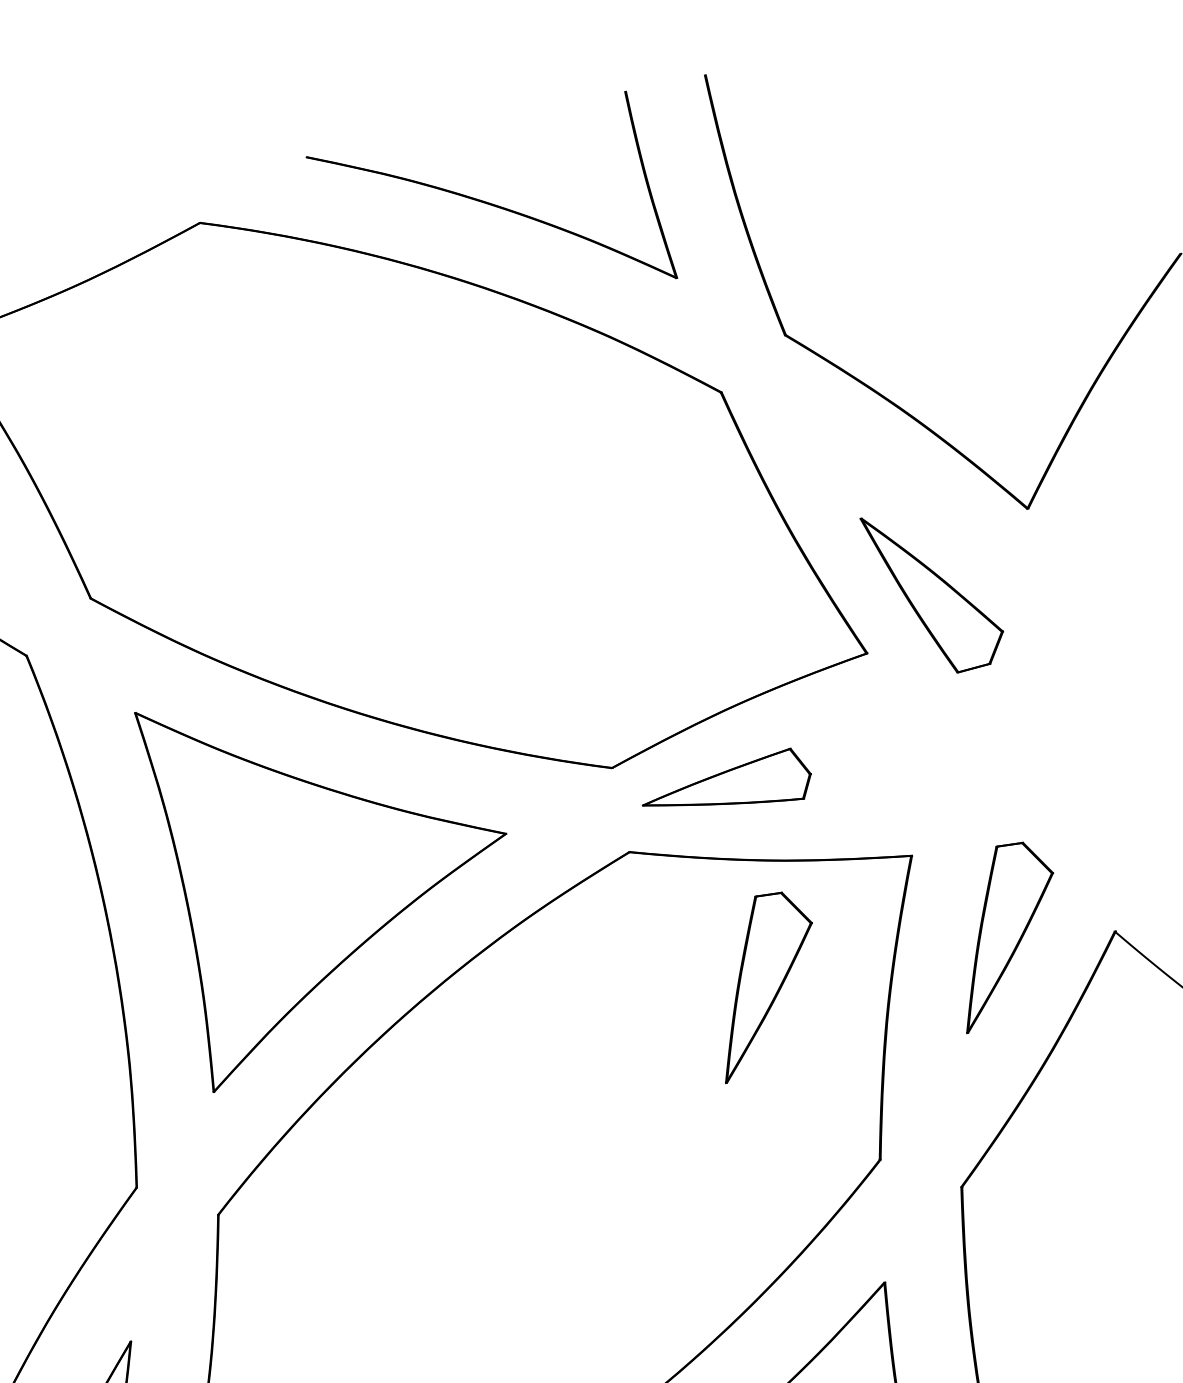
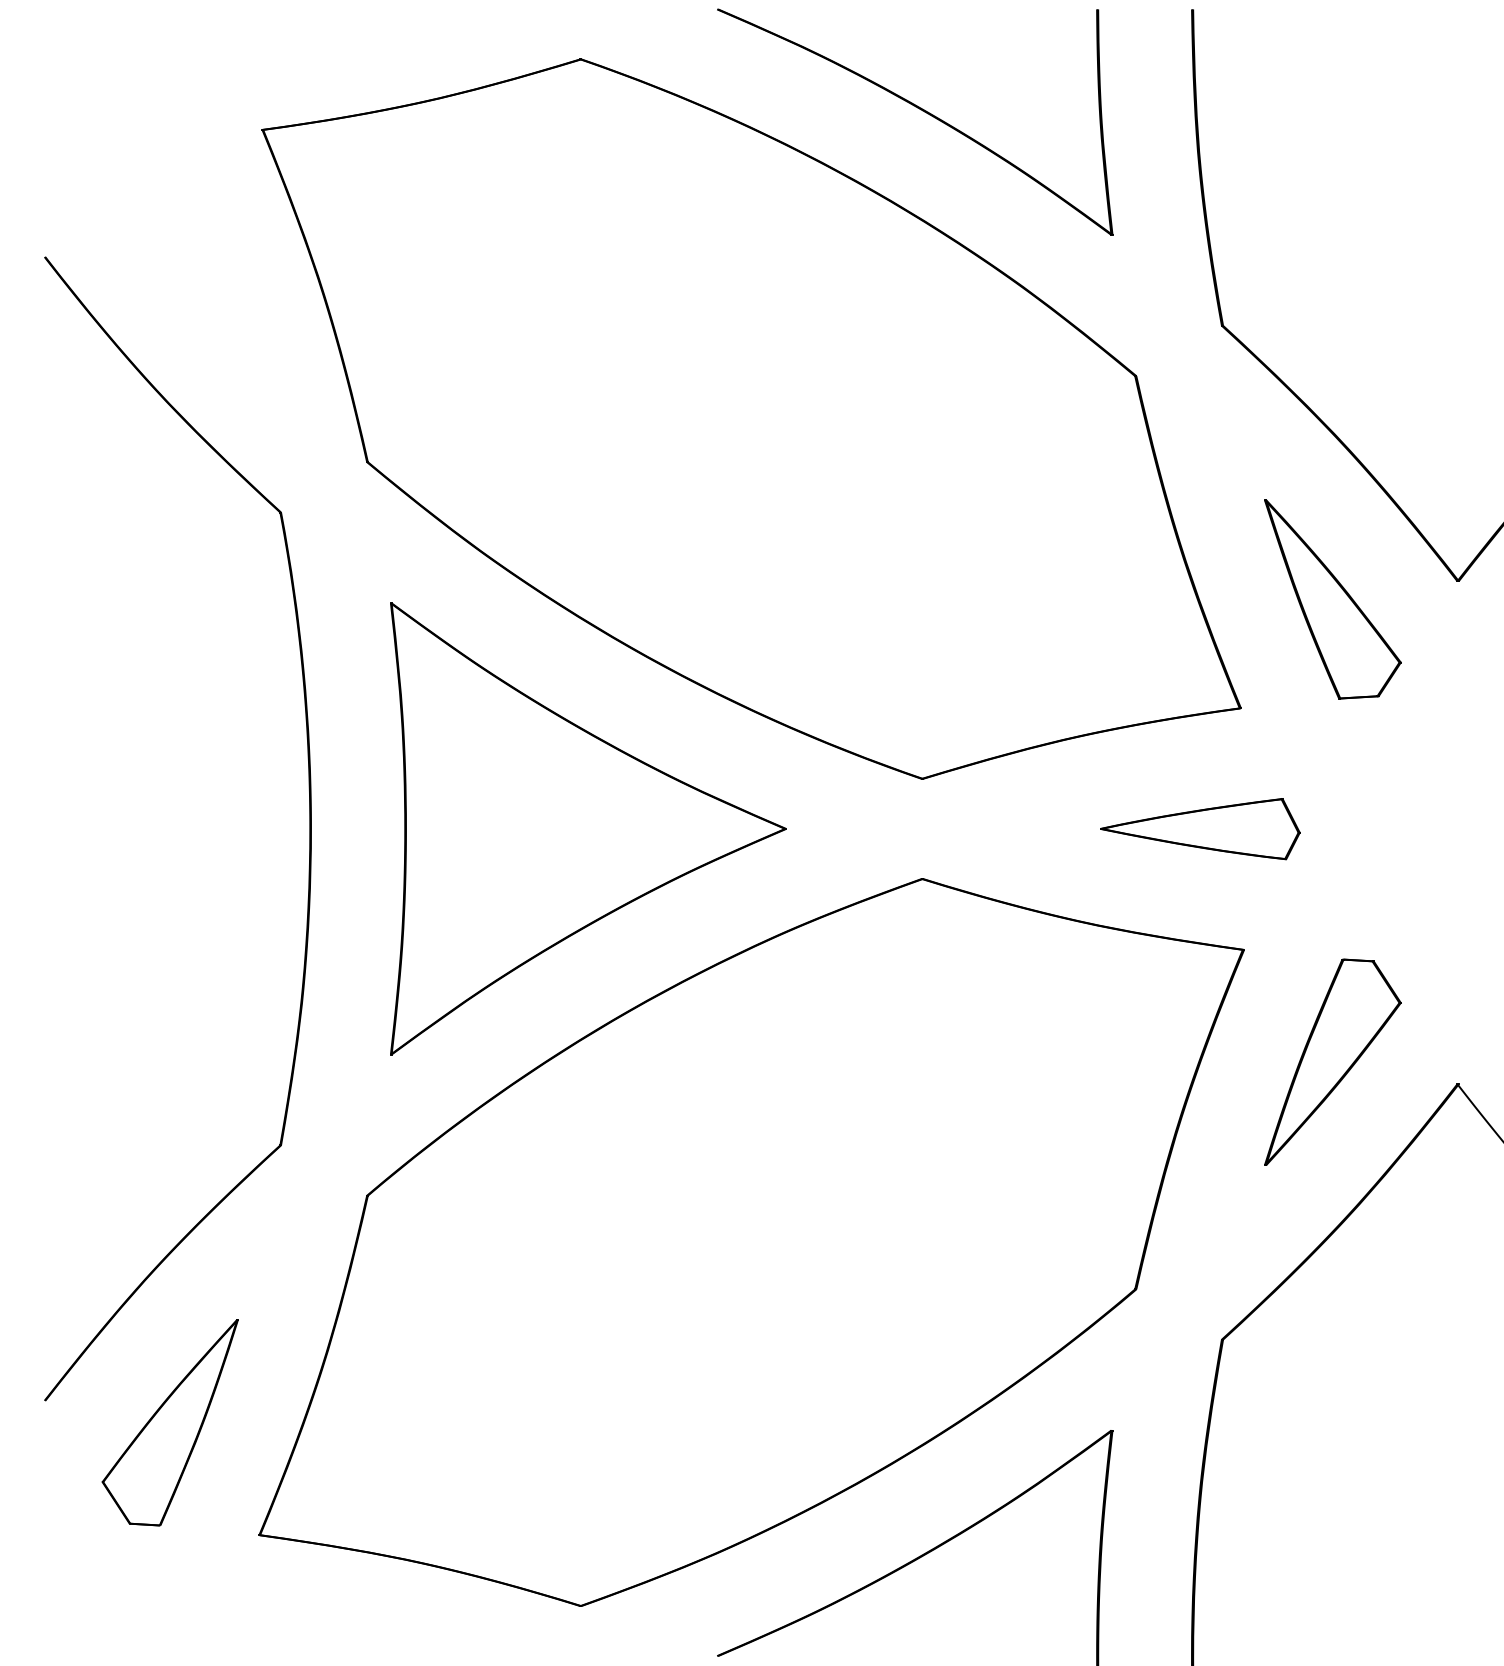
part: (934, 590) -> (1332, 599), moved
part: (726, 788) -> (1200, 829), moved
part: (764, 984) -> (1045, 1061), removed

